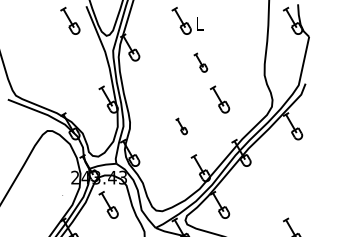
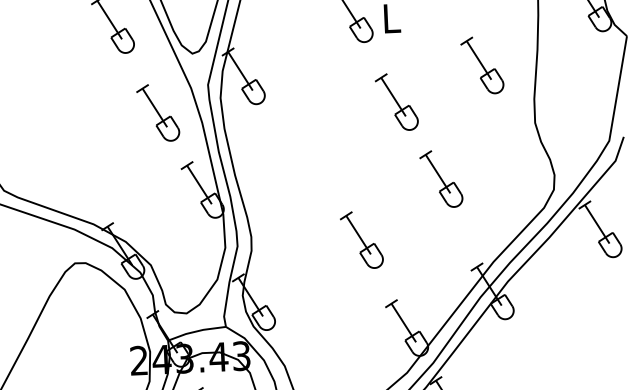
part: (241, 47) -> (482, 65), added
part: (89, 62) -> (158, 112), added
part: (200, 62) -> (396, 101), size x1.43
part: (181, 126) -> (361, 240), size x1.67

